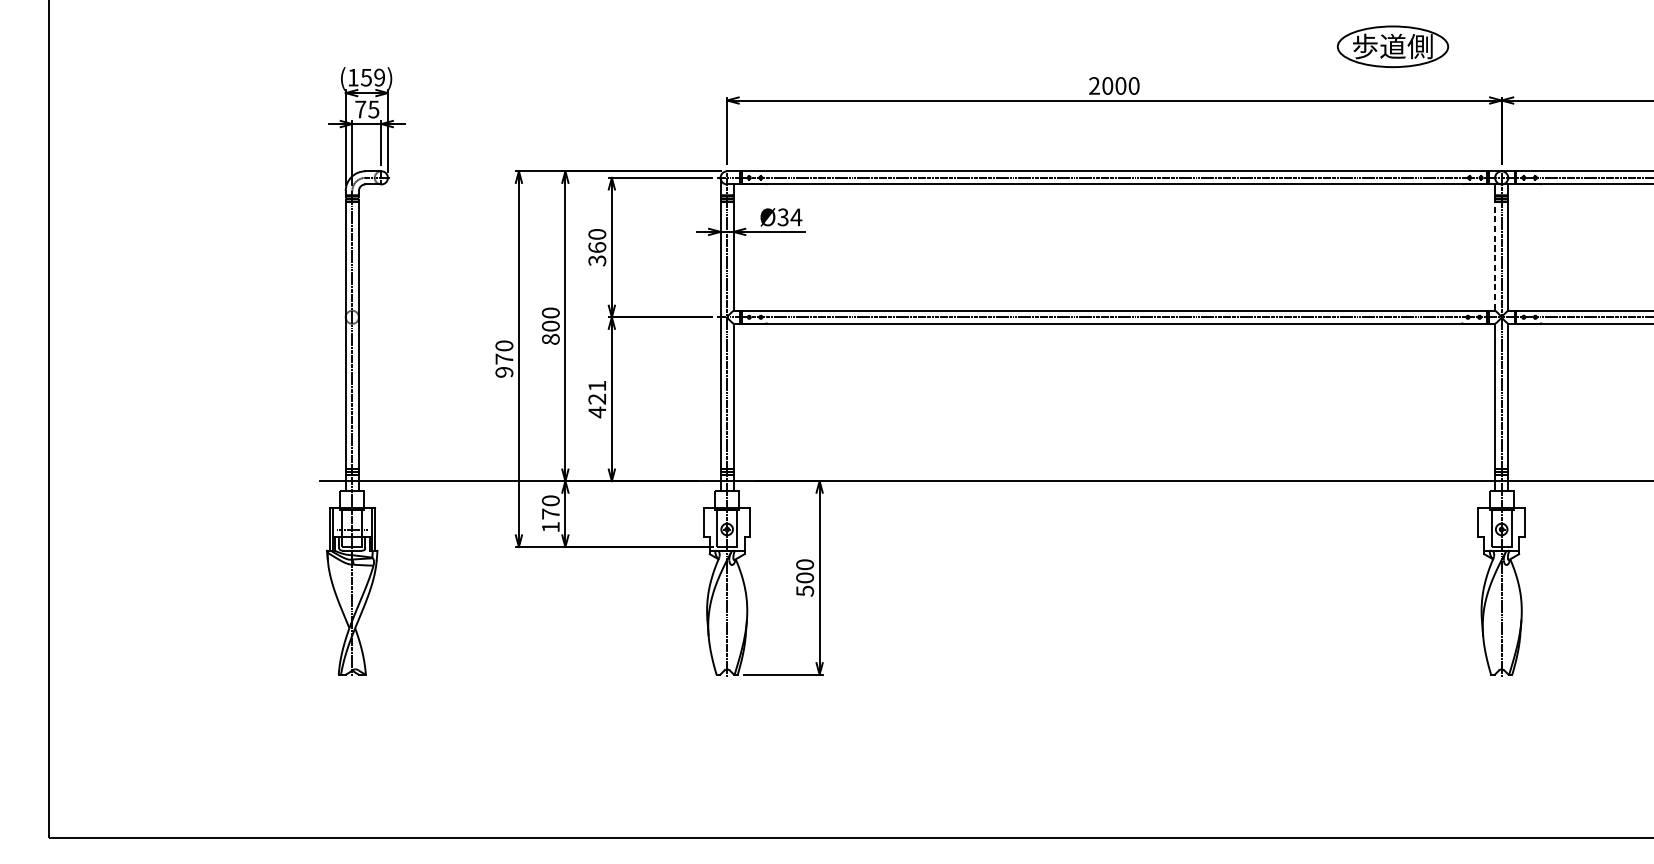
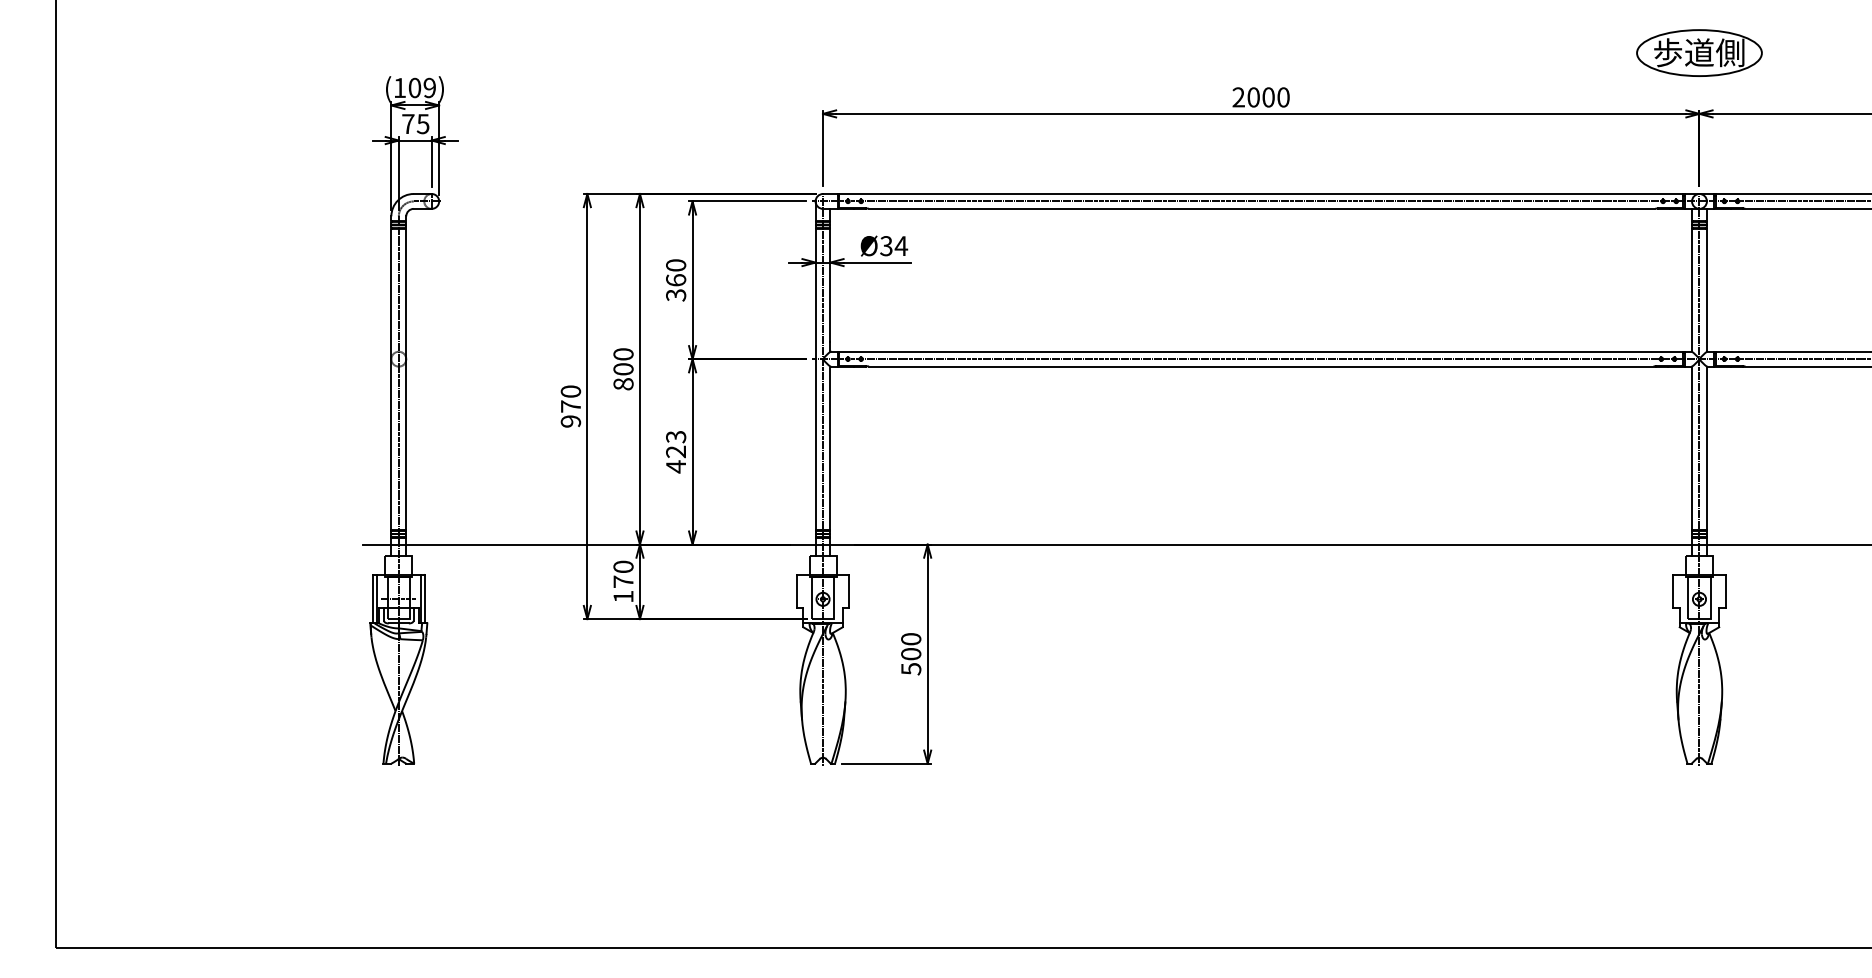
part: (1393, 46) -> (1699, 52), moved
text: (366, 77) -> (414, 87), (159) -> (109)
line: (1495, 255) -> (1692, 289), dashed -> solid
text: (597, 386) -> (676, 437), 421 -> 423

